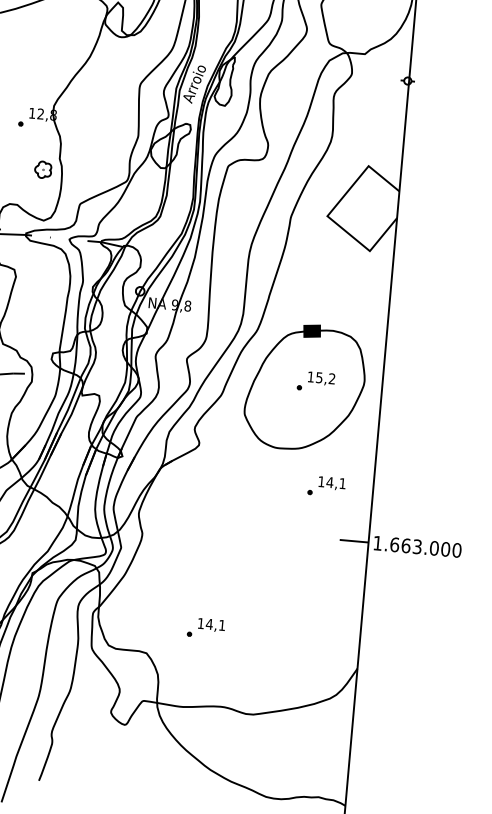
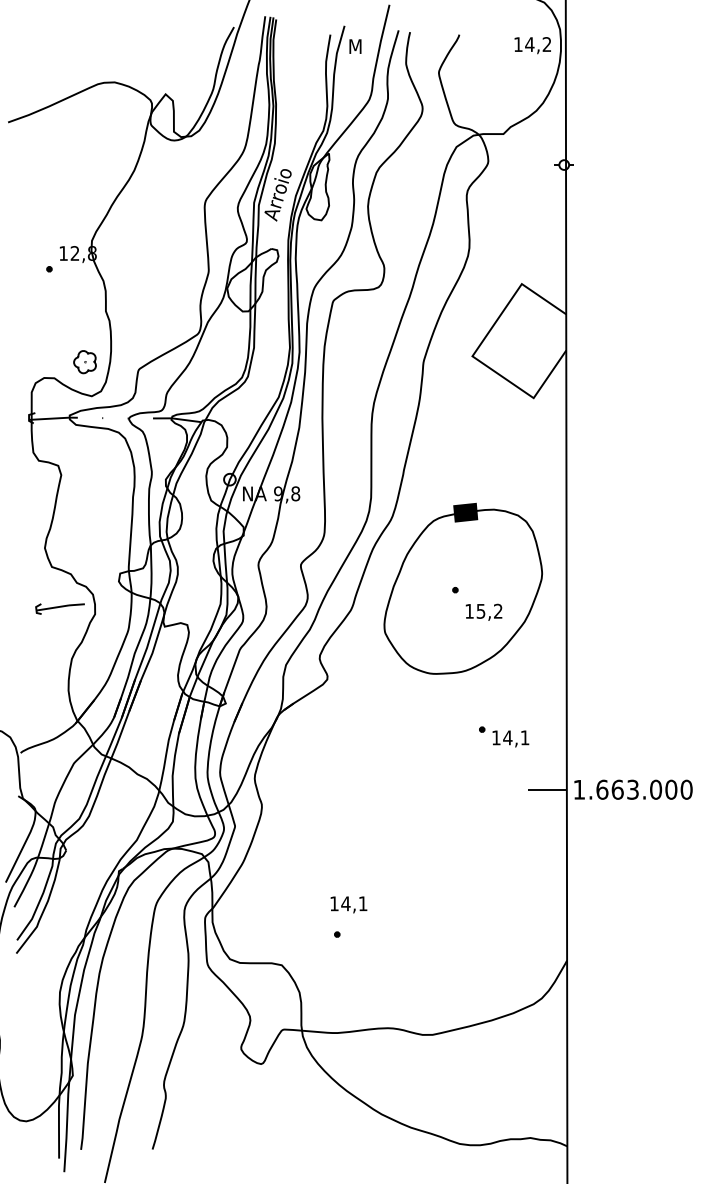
part: (42, 170) -> (84, 362), moved
text: (321, 378) -> (483, 611), moved
text: (331, 483) -> (510, 738), moved
text: (211, 625) -> (348, 904), moved

